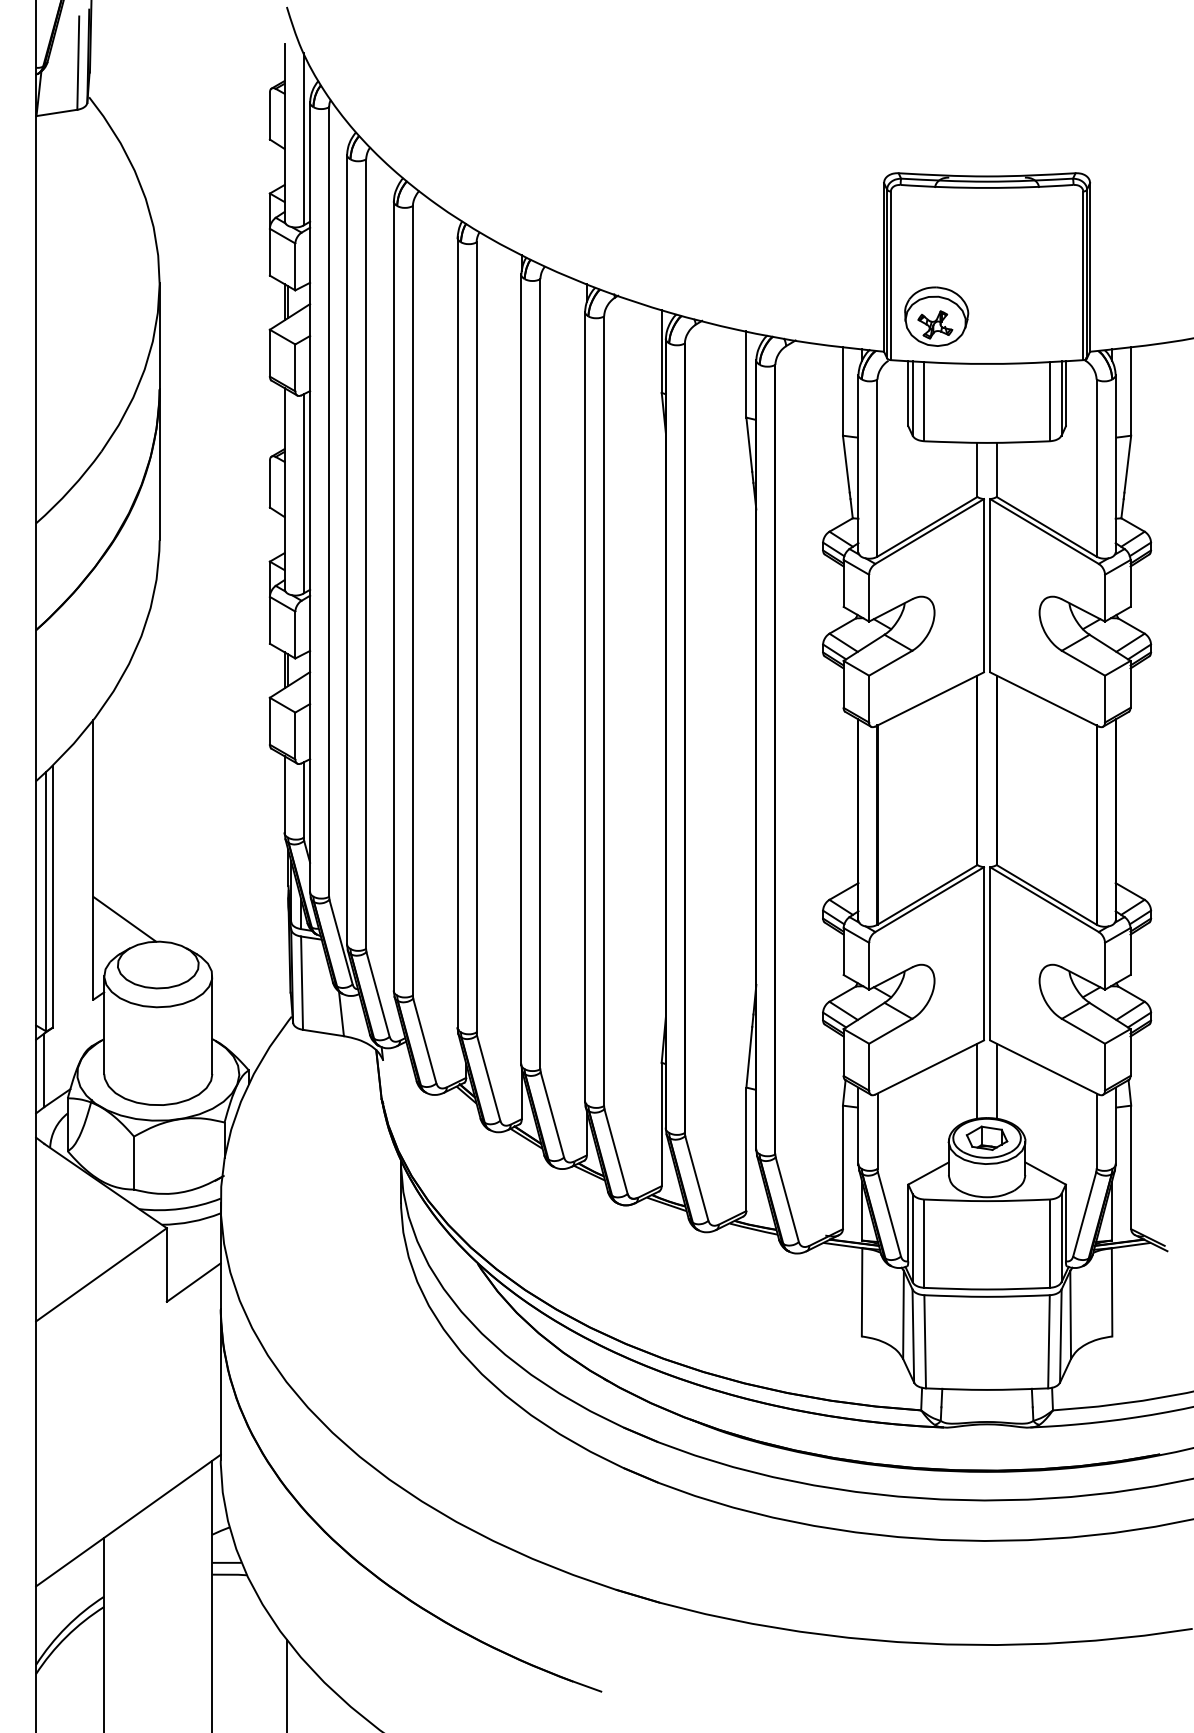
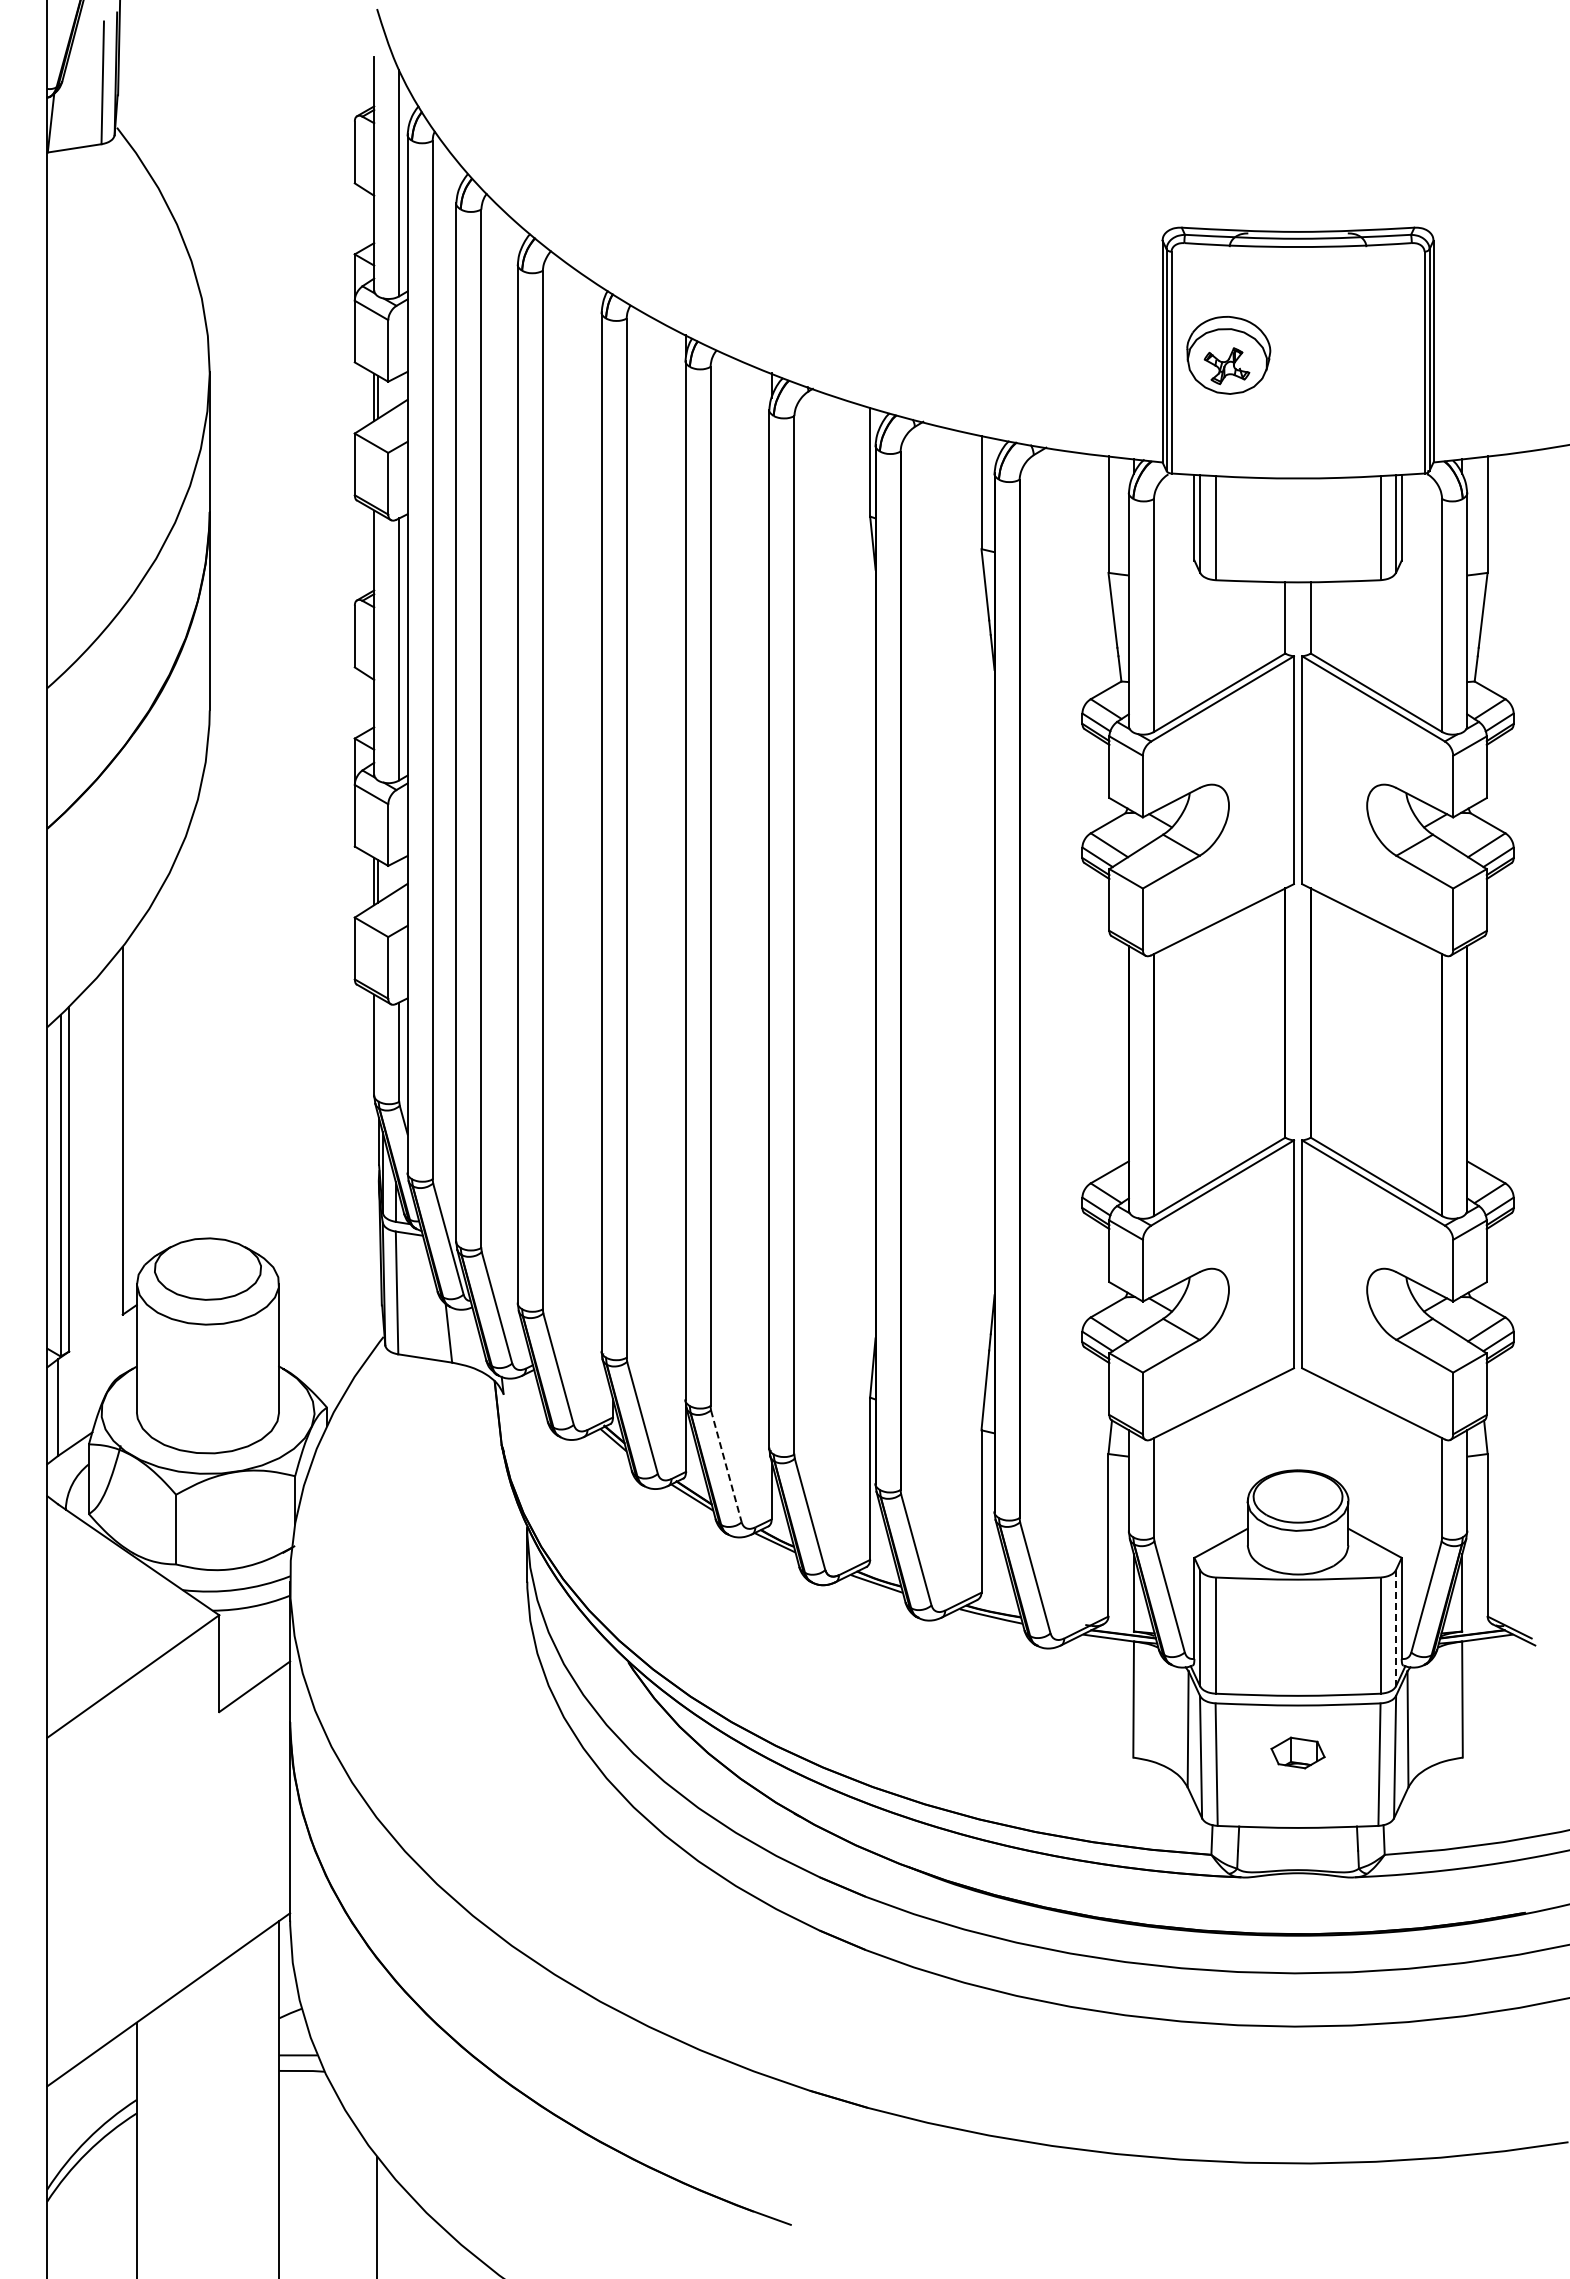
part: (936, 316) -> (1228, 355), moved
line: (124, 918) -> (163, 1208), removed
line: (977, 1080) -> (1285, 1421), removed
line: (996, 1080) -> (1310, 1421), removed
line: (552, 1115) -> (726, 1466), solid -> dashed
part: (986, 1137) -> (1297, 1752), moved
line: (1061, 1238) -> (1396, 1628), solid -> dashed

